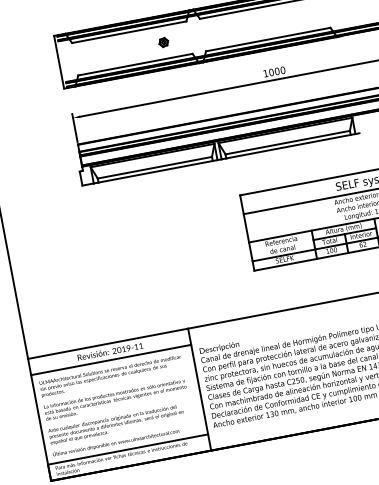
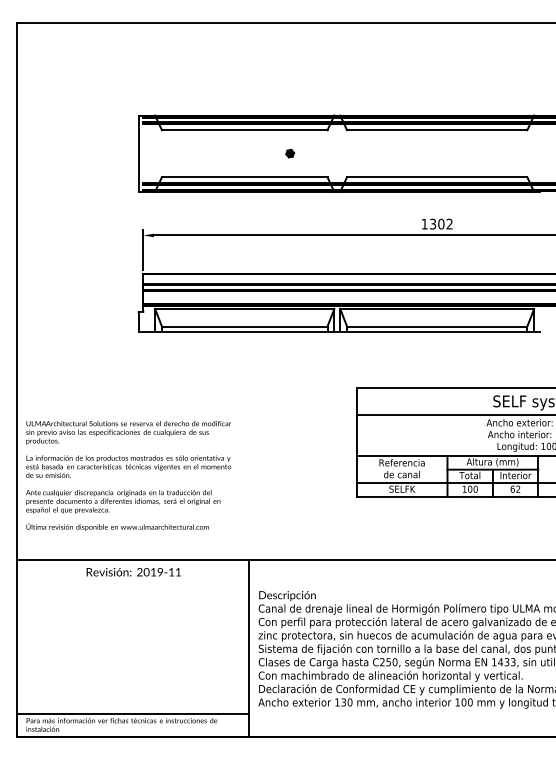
part: (163, 42) -> (289, 153), size x0.6
text: (276, 71) -> (440, 223), 1000 -> 1302
line: (110, 359) -> (132, 583), removed
text: (116, 405) -> (128, 475), moved

